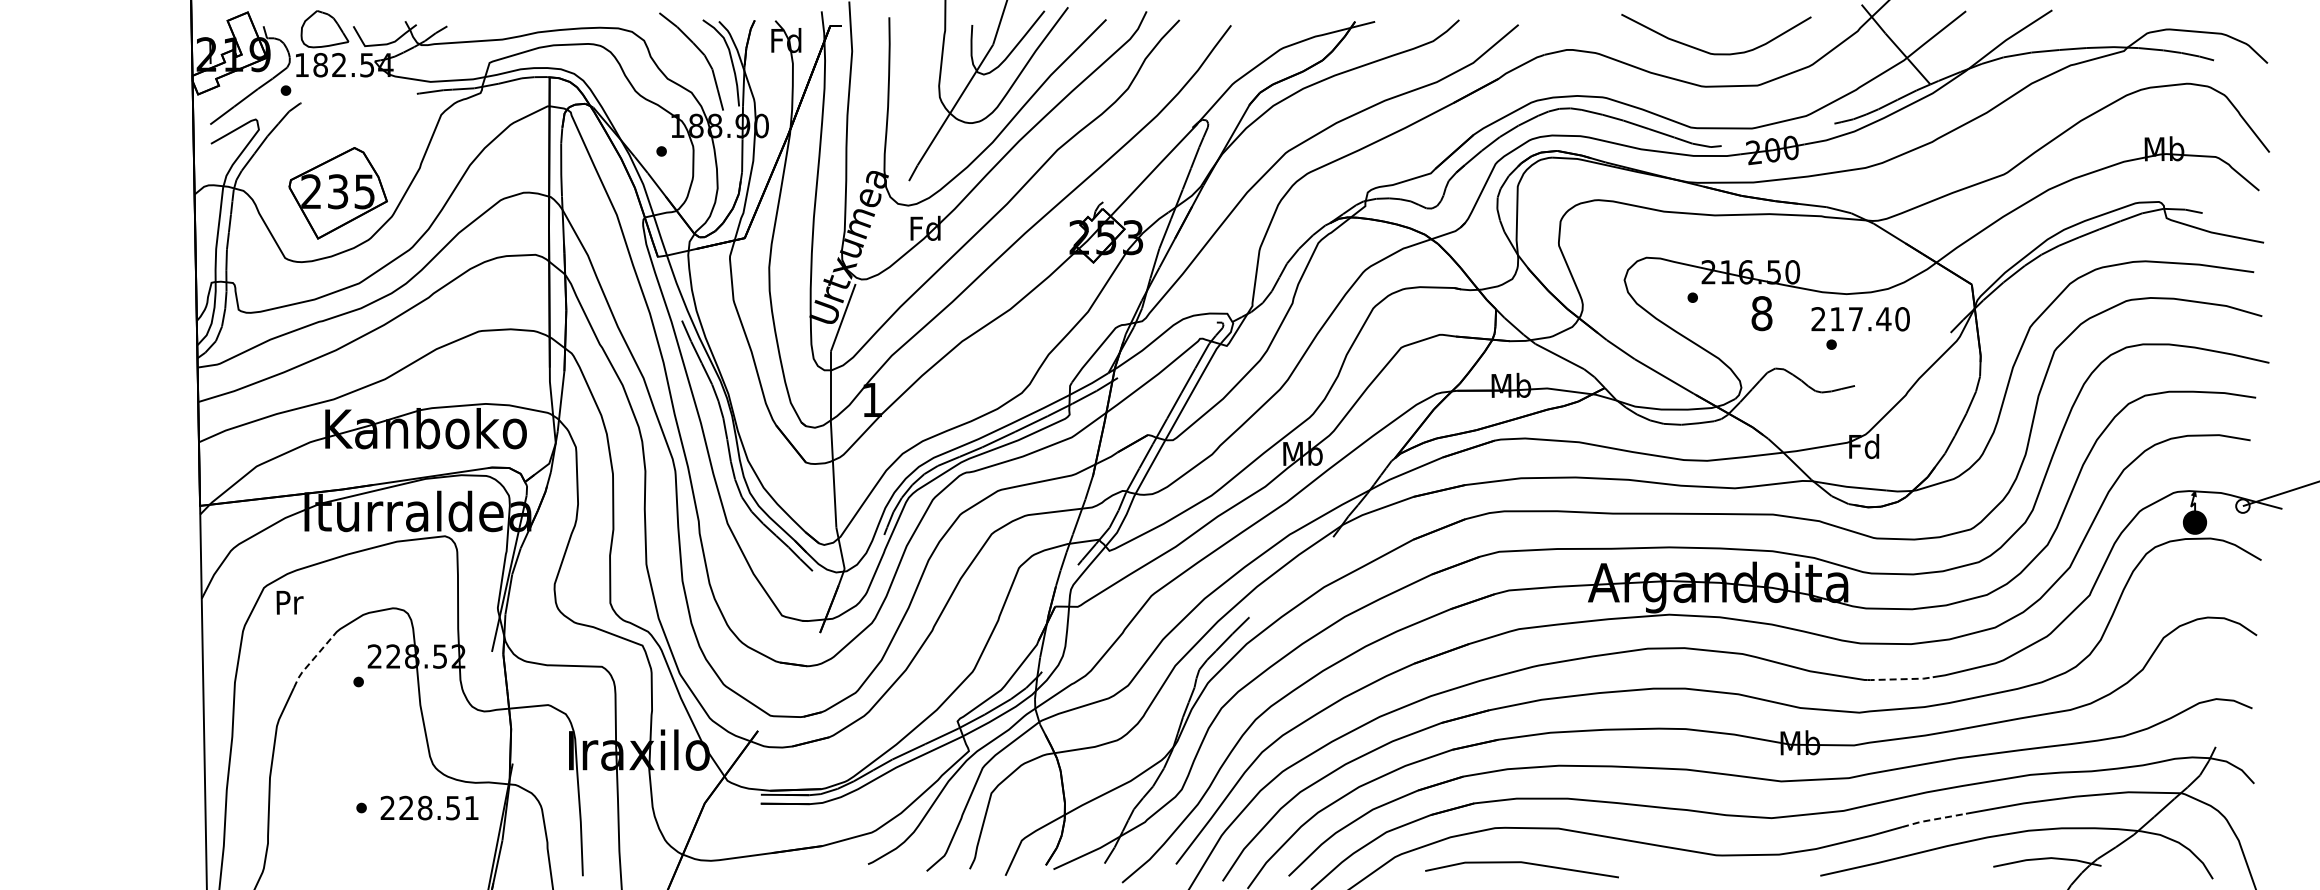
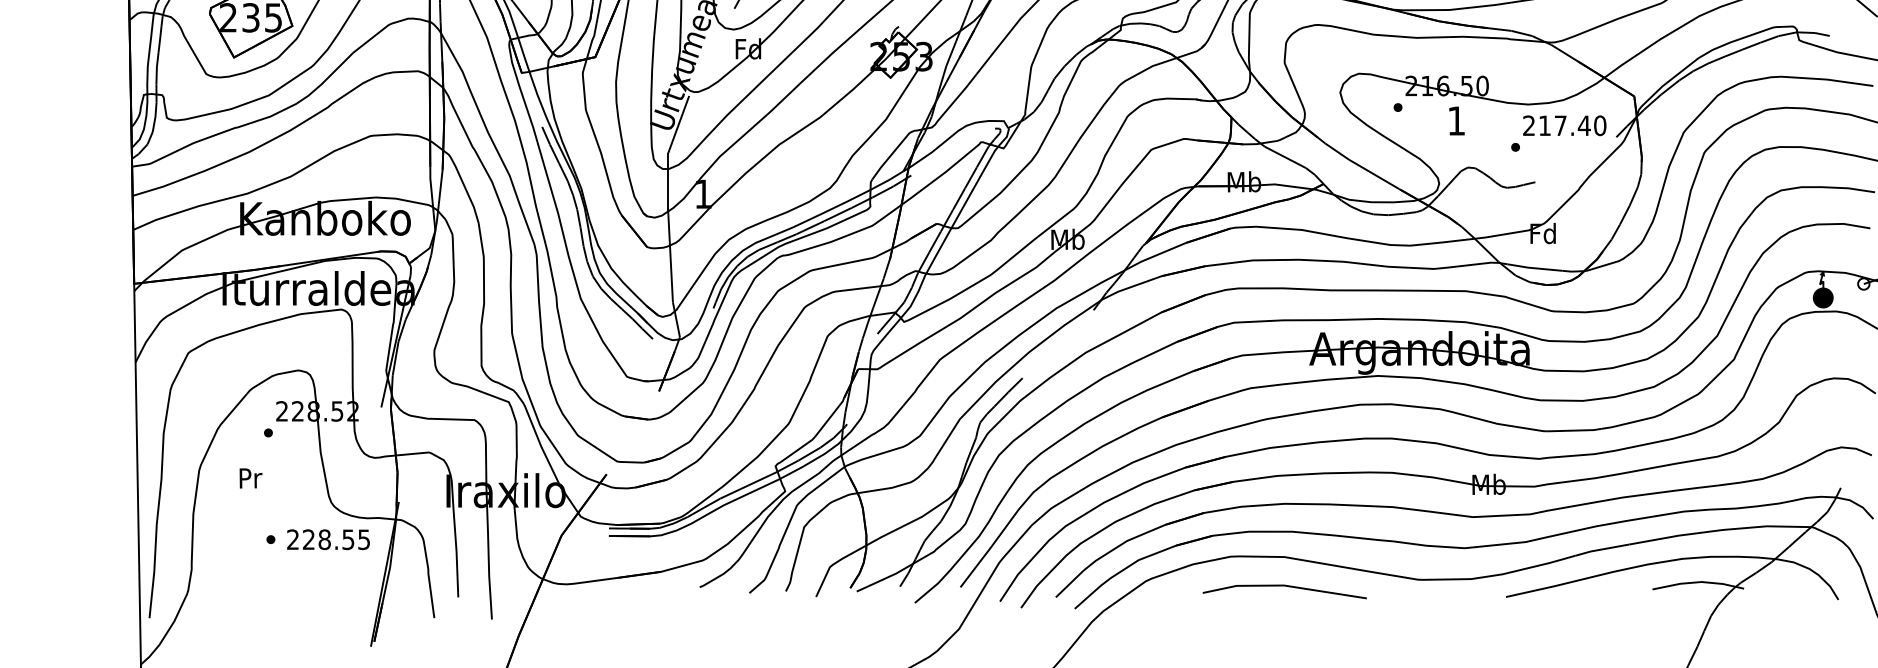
text: (1761, 313) -> (1456, 120), 8 -> 1
text: (1860, 319) -> (1564, 126), moved
text: (289, 602) -> (250, 478), moved
line: (311, 661) -> (228, 415), dashed -> solid
line: (1901, 679) -> (1574, 430), dashed -> solid
text: (471, 808) -> (363, 540), 228.51 -> 228.55
line: (1933, 819) -> (1601, 549), dashed -> solid
line: (1521, 863) -> (1284, 586), moved

